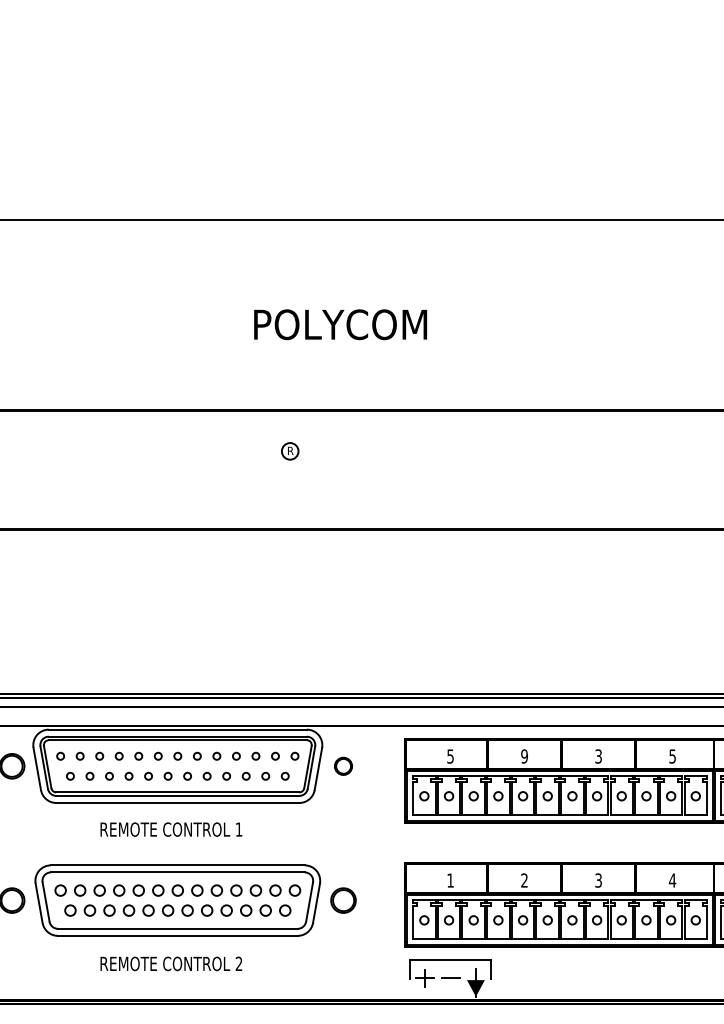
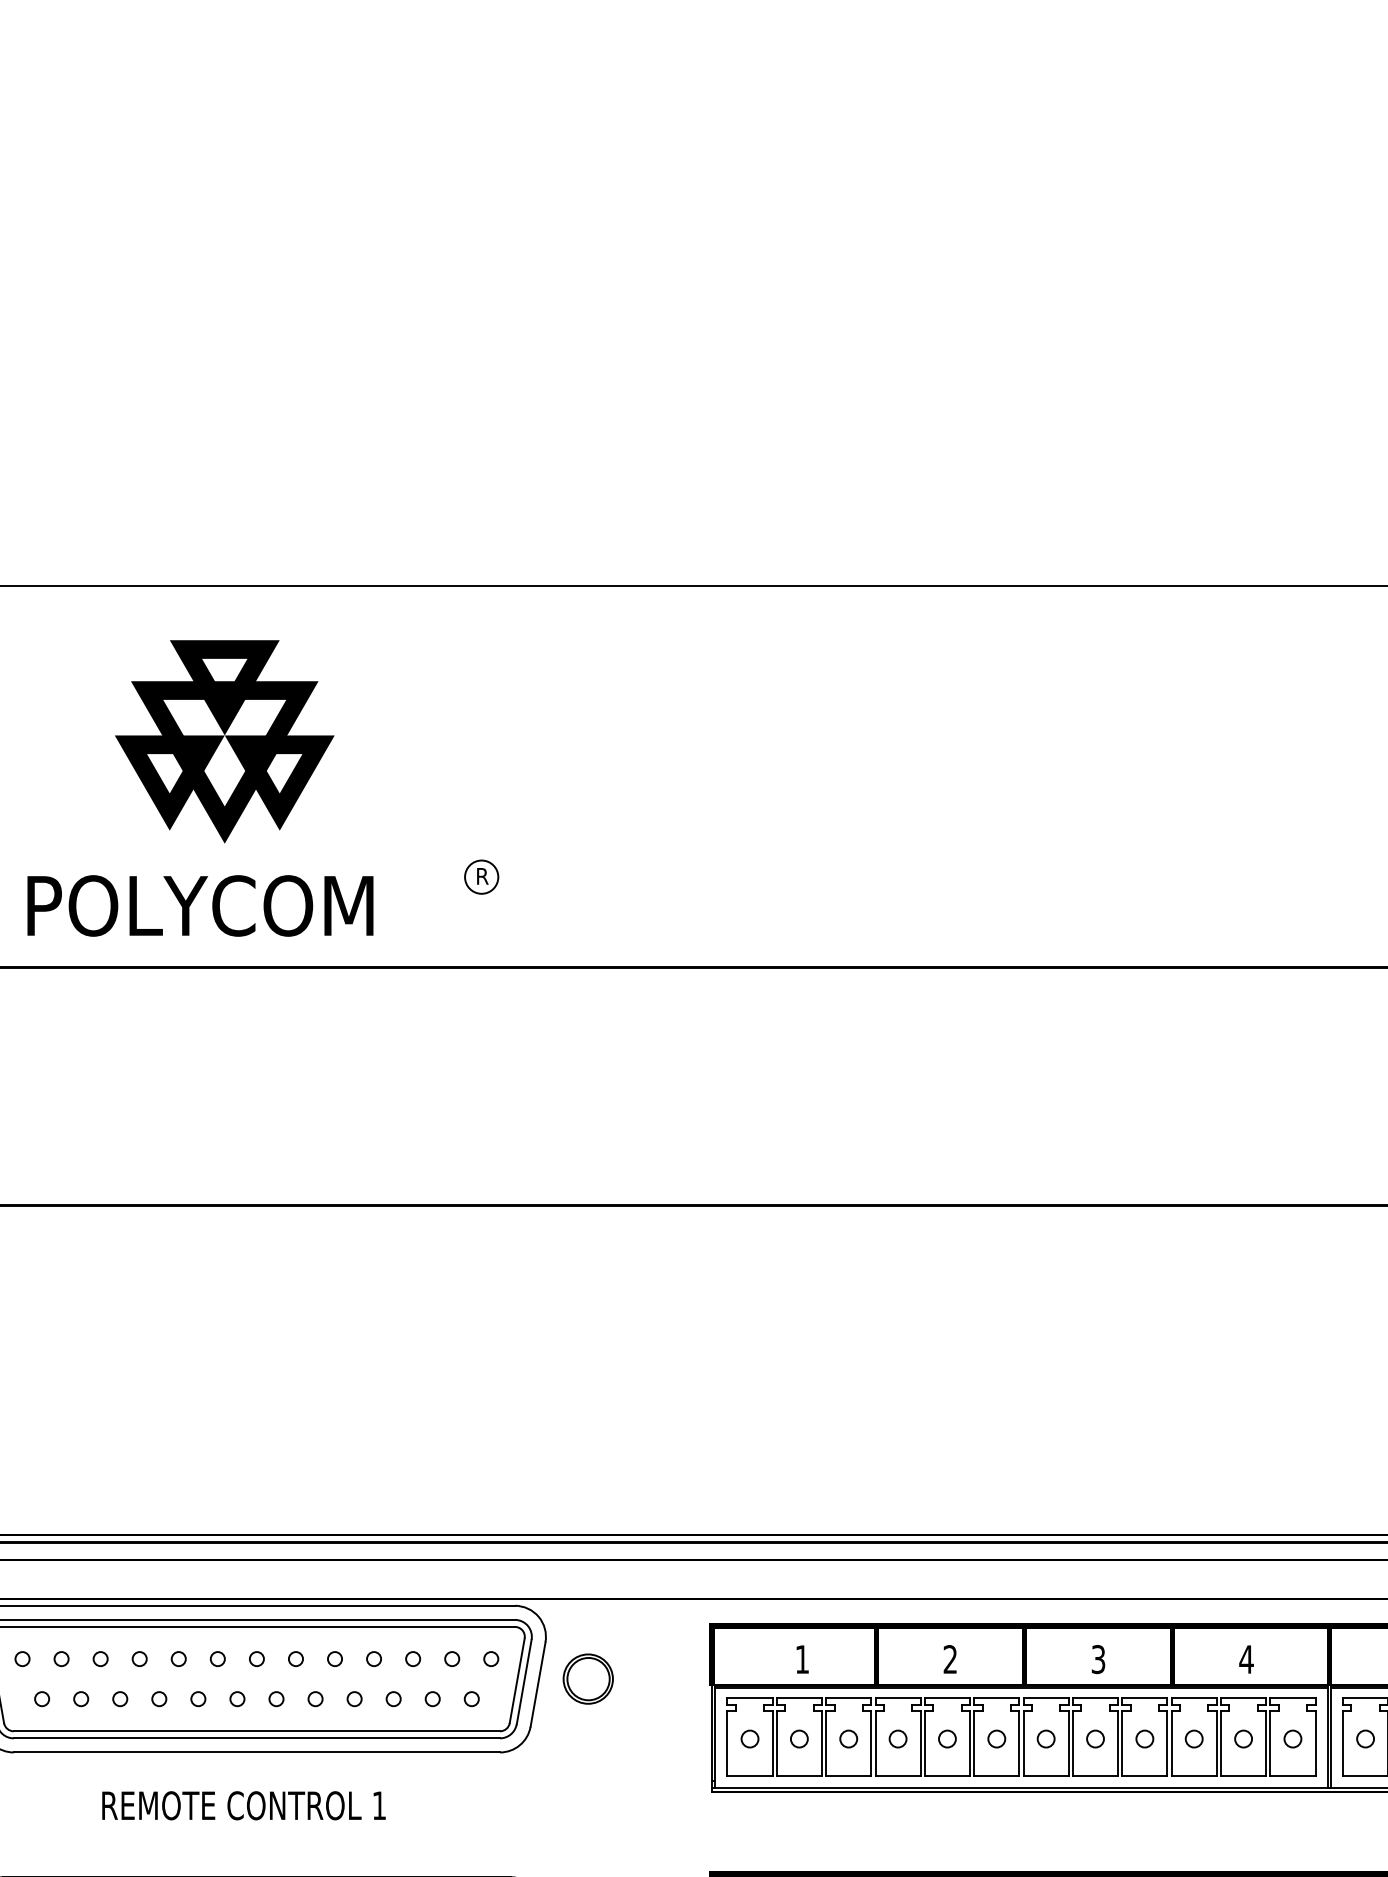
part: (161, 297) -> (224, 741), added
text: (340, 324) -> (200, 905), moved
part: (290, 451) -> (482, 877), moved
text: (450, 756) -> (802, 1659), 5 -> 1
text: (524, 756) -> (950, 1659), 9 -> 2
text: (672, 756) -> (1246, 1659), 5 -> 4
part: (343, 766) -> (588, 1679), size x1.43

